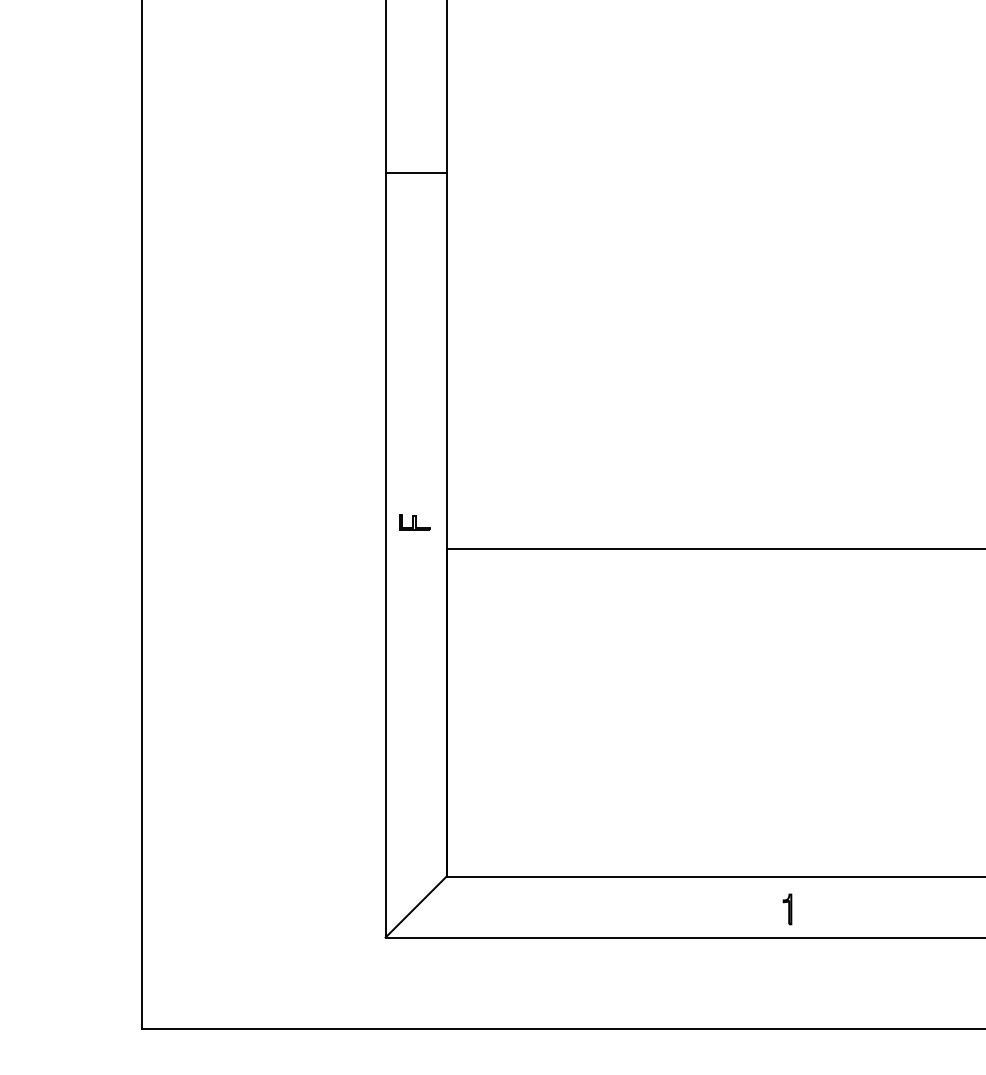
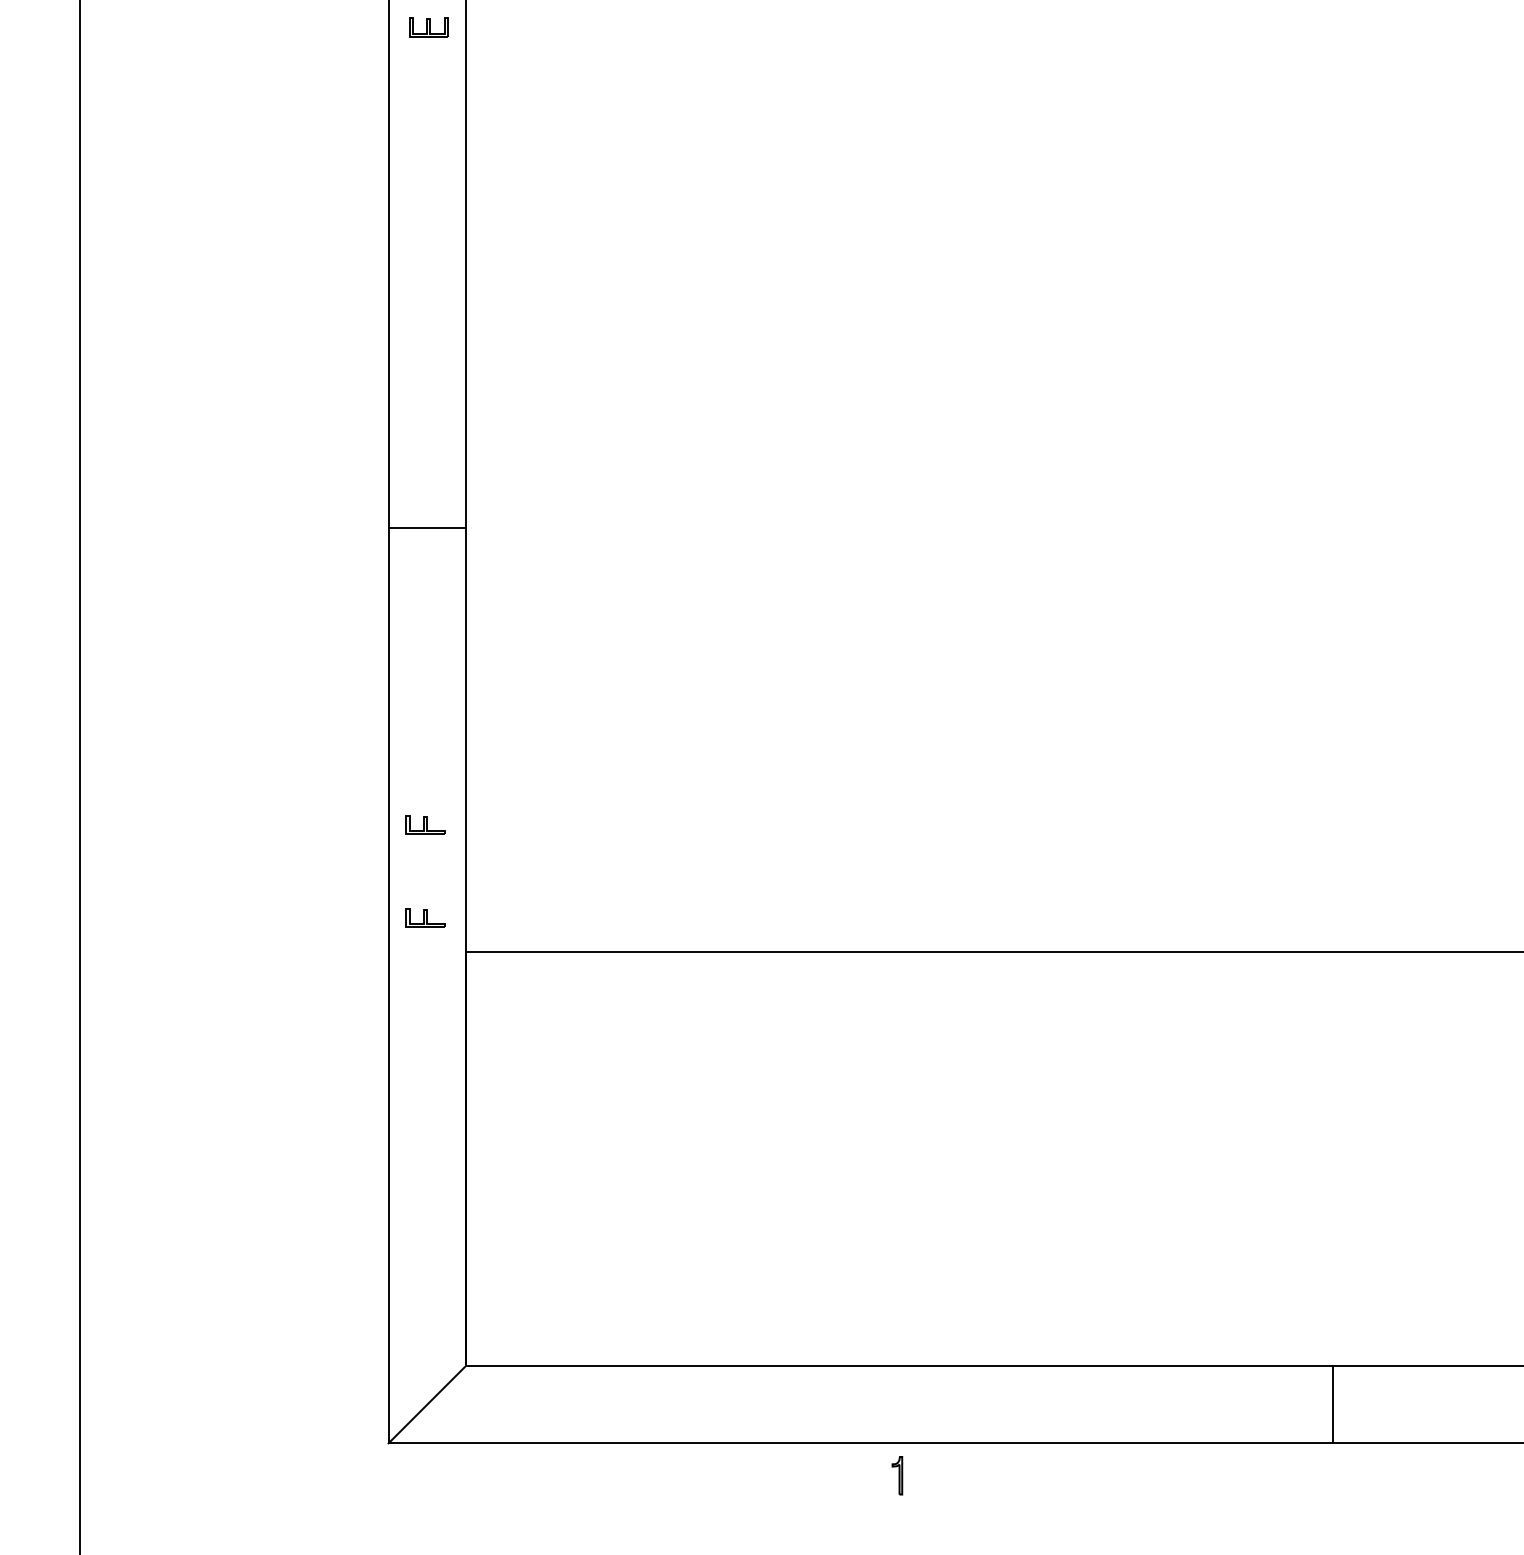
line: (415, 173) -> (426, 528), moved
part: (414, 448) -> (425, 824), added
part: (787, 909) -> (897, 1475), moved

